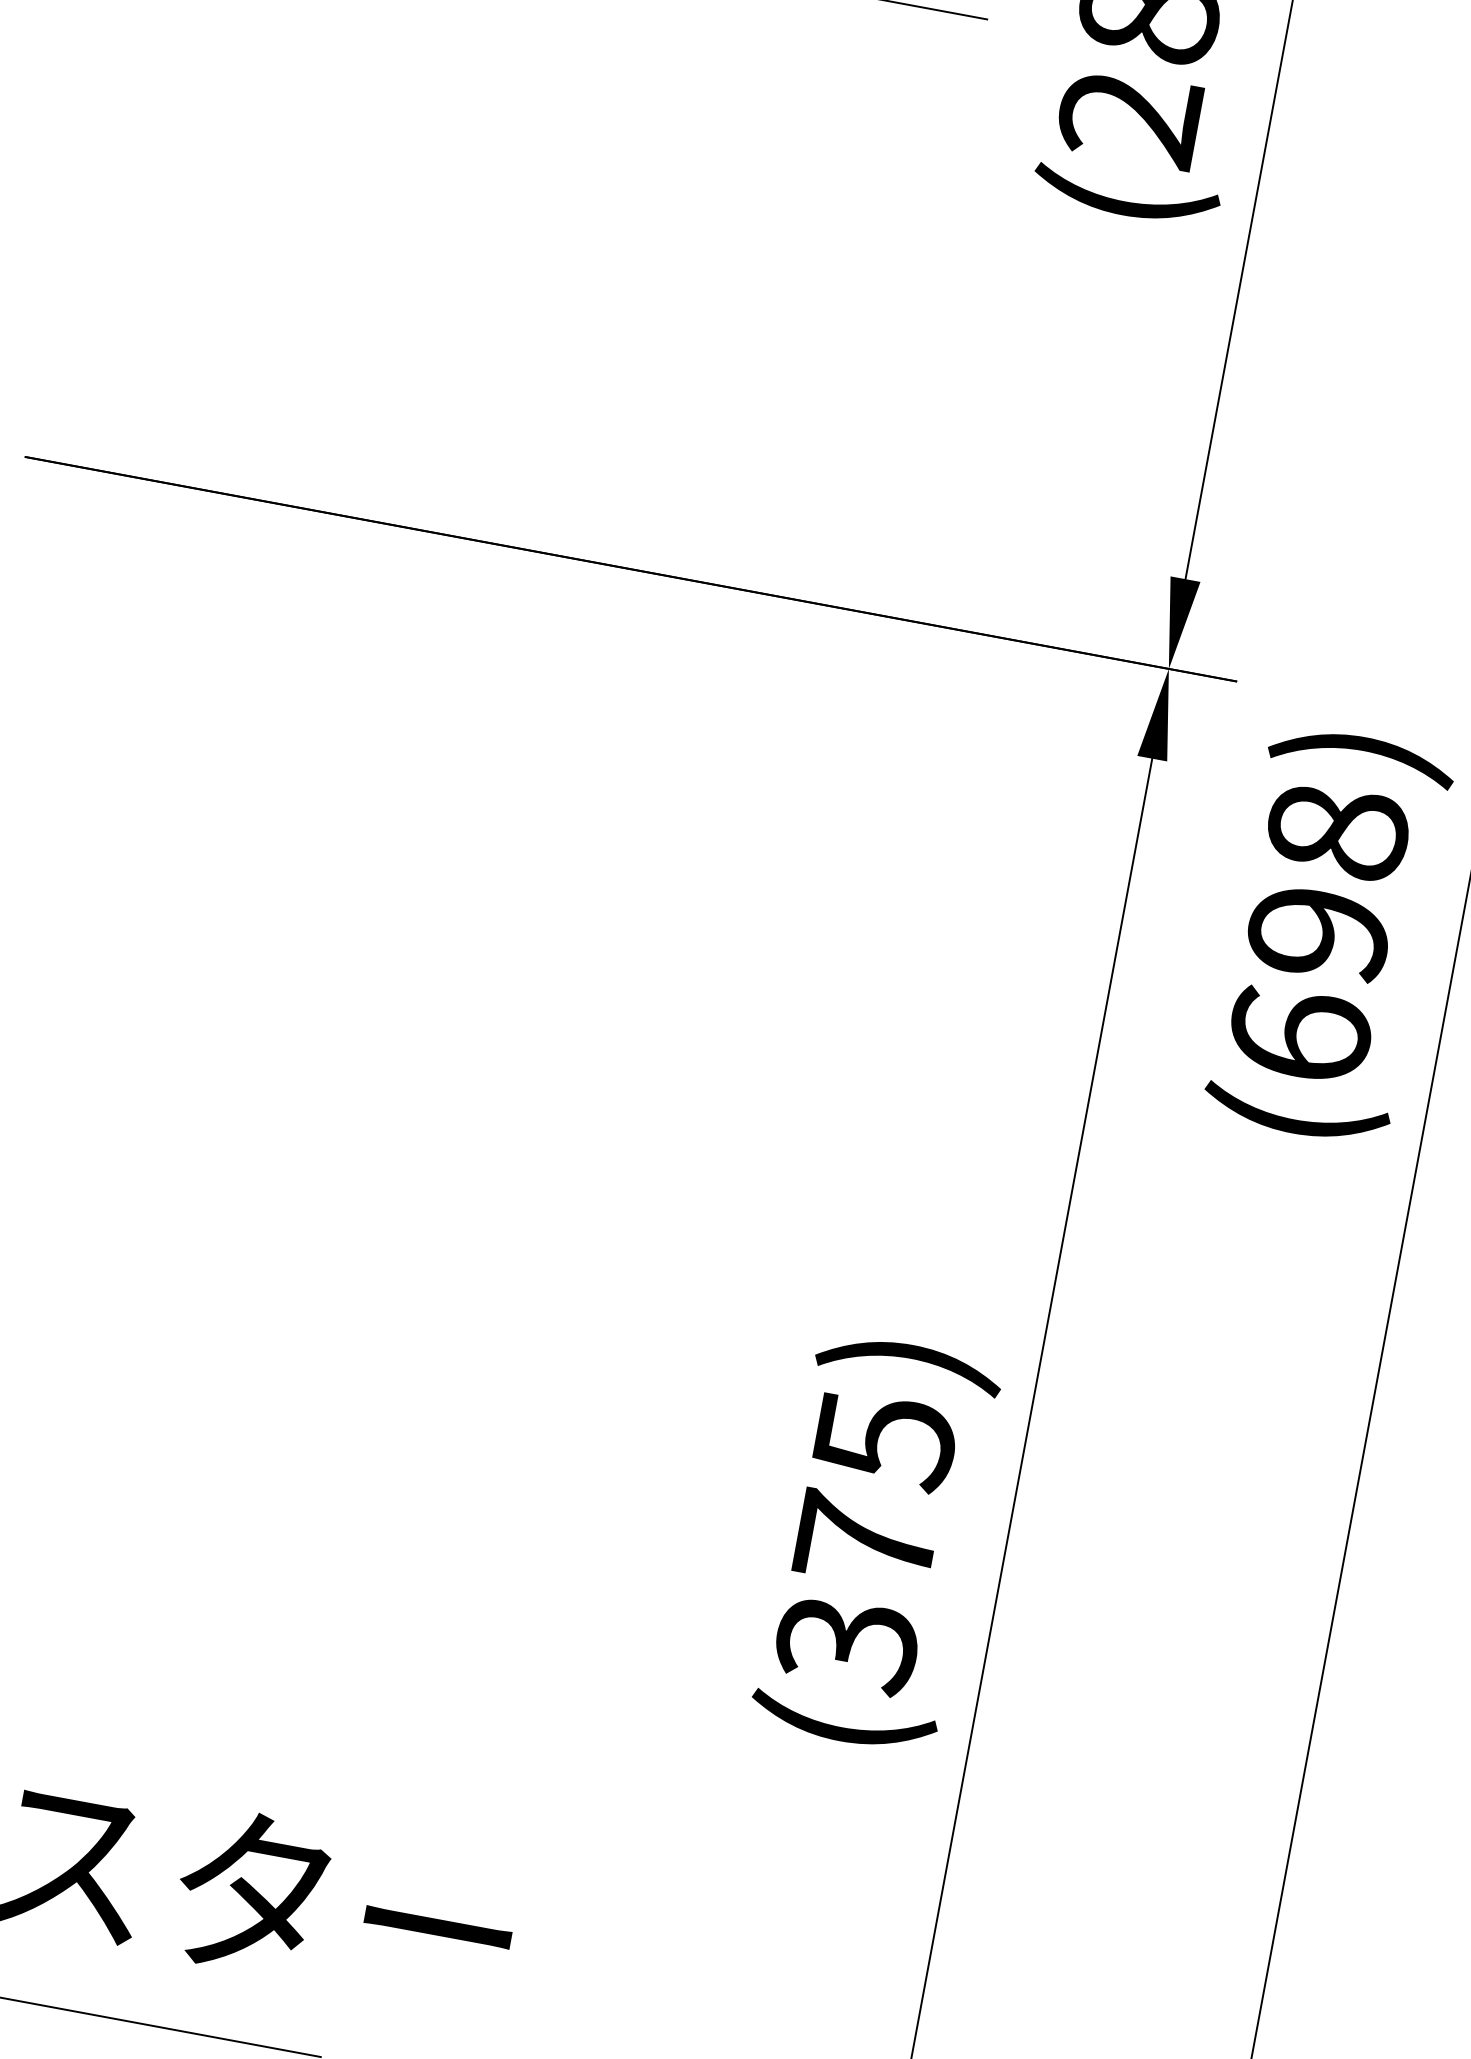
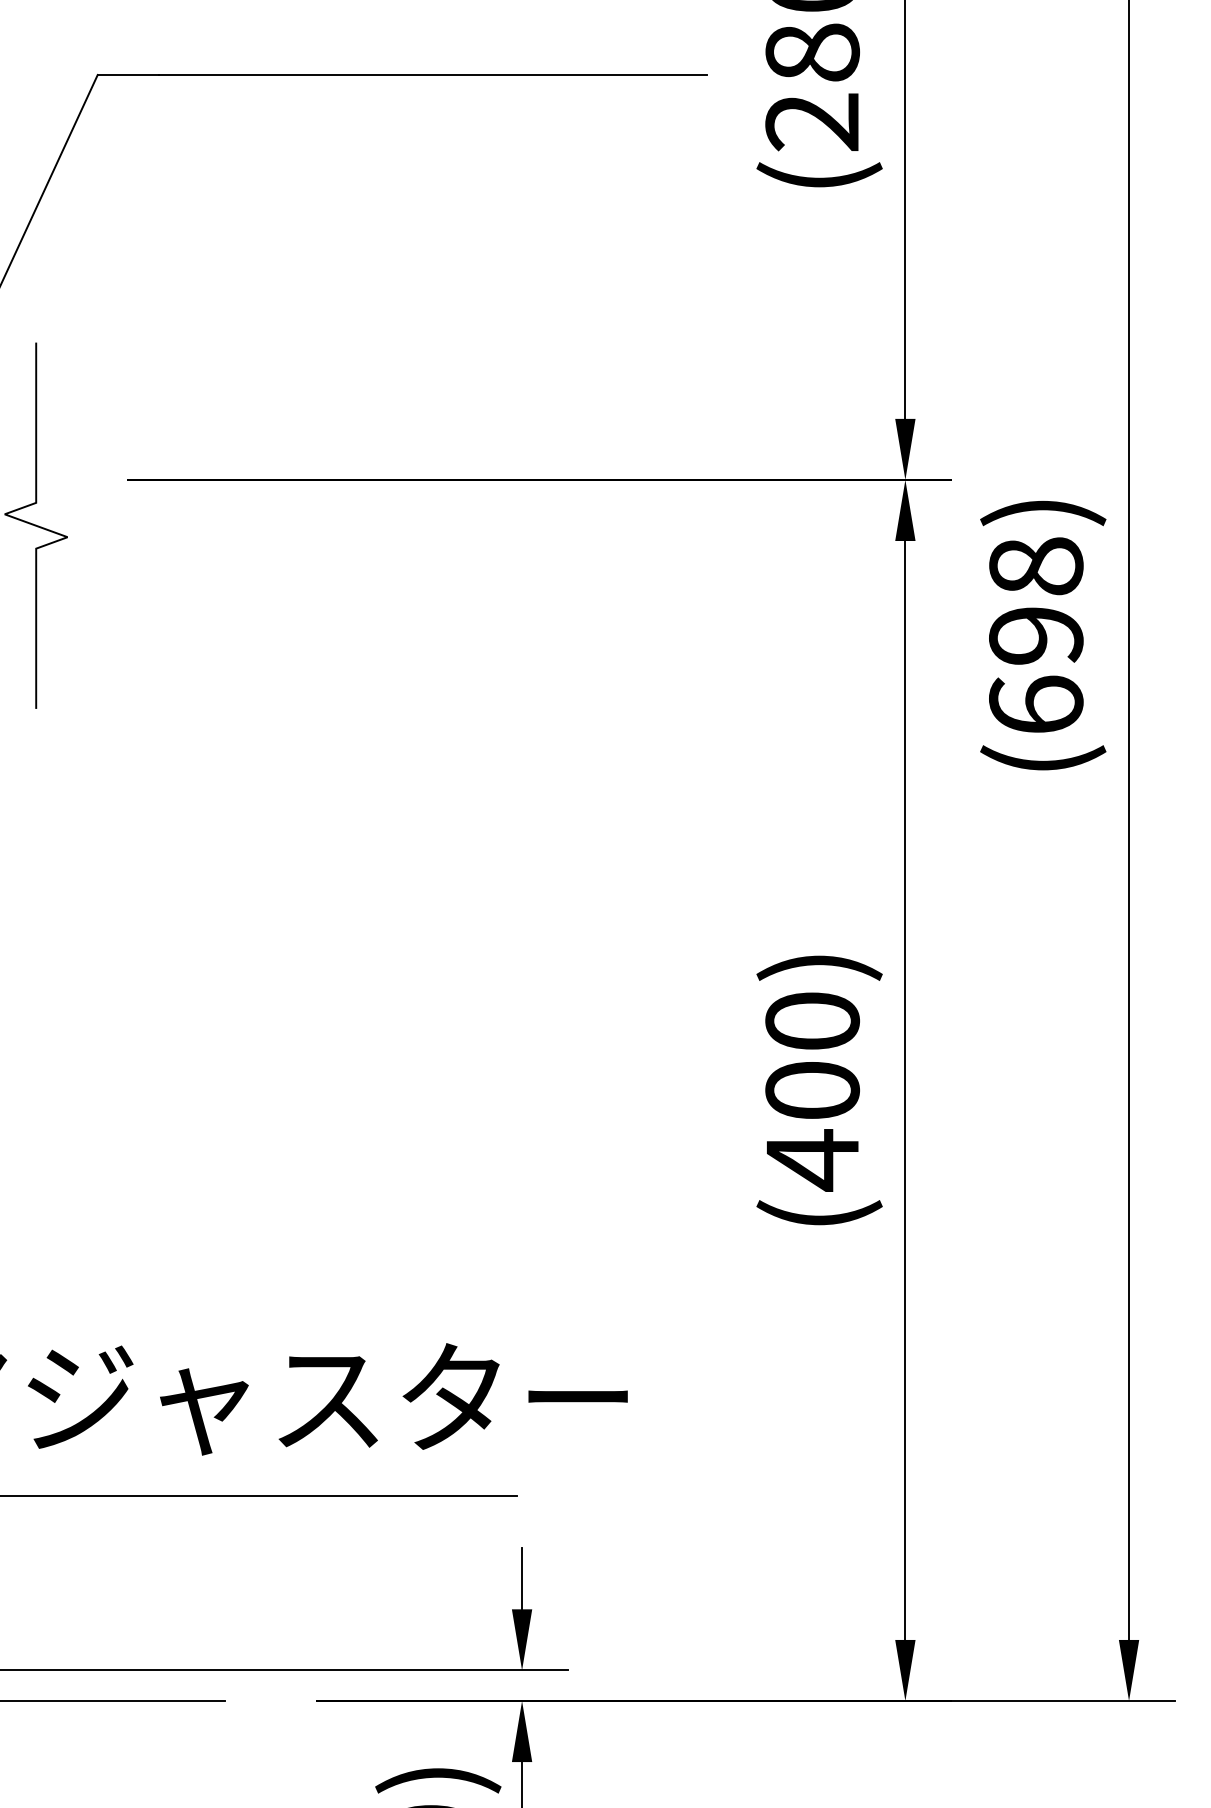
text: (865, 1542) -> (812, 1091), (375) -> (400)

